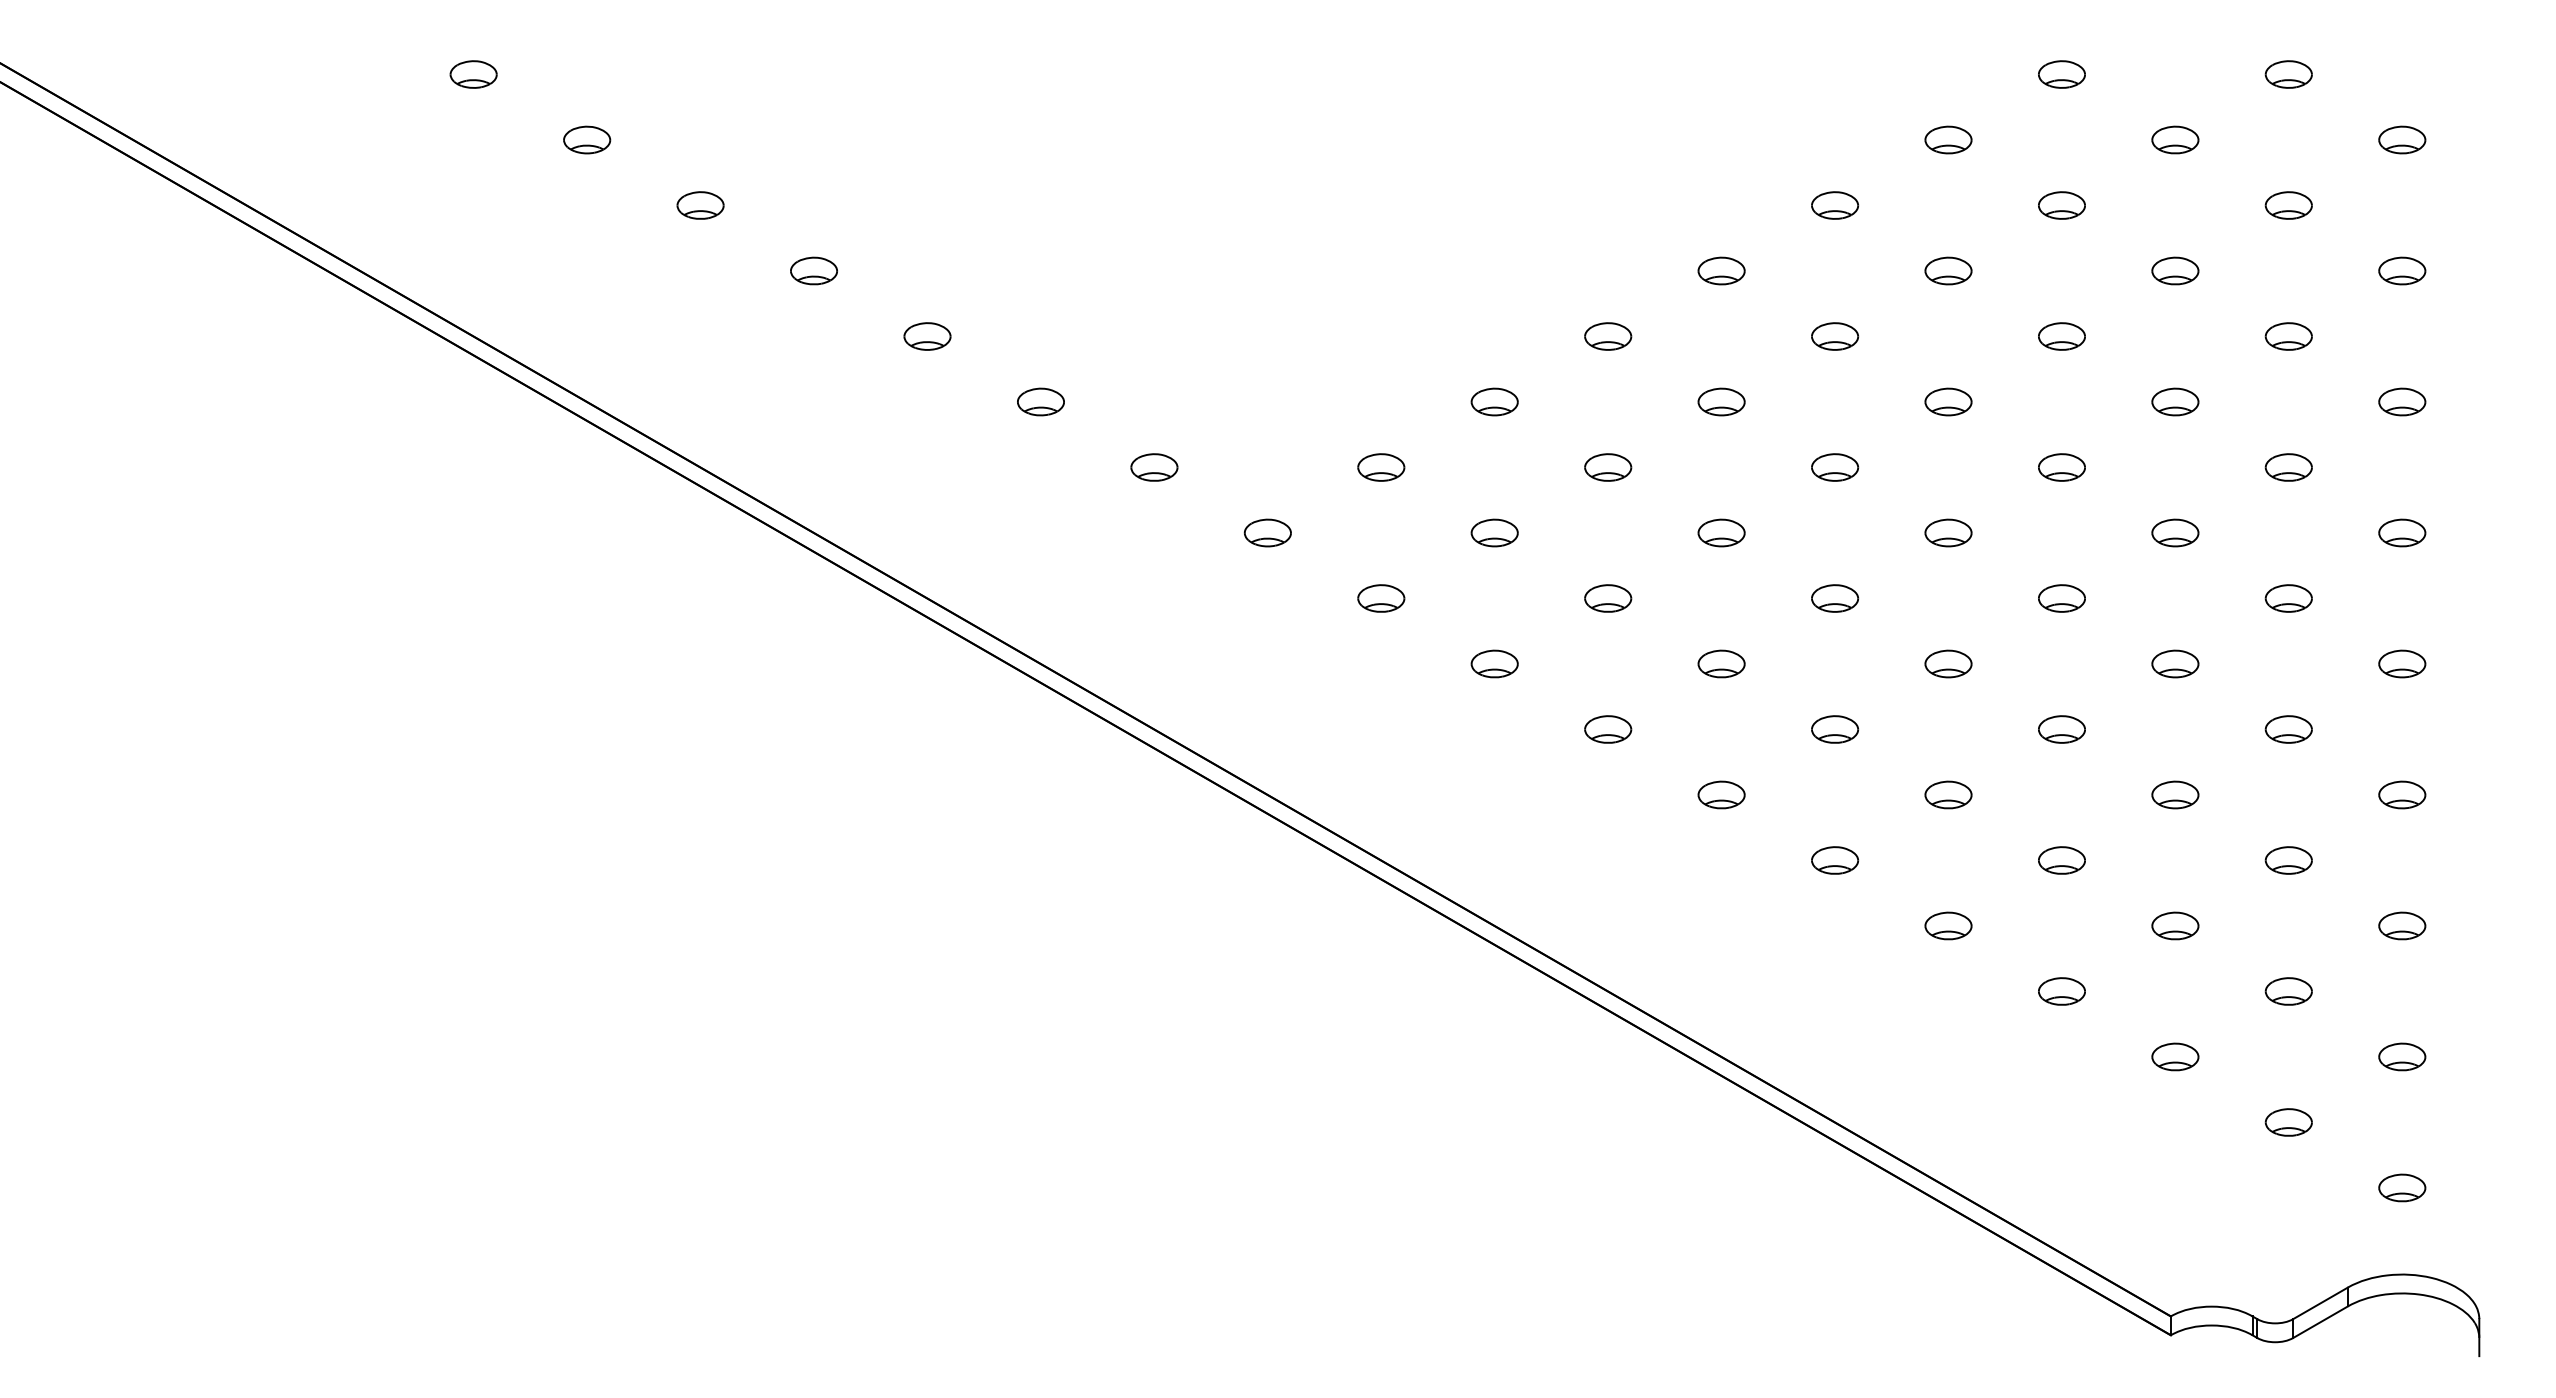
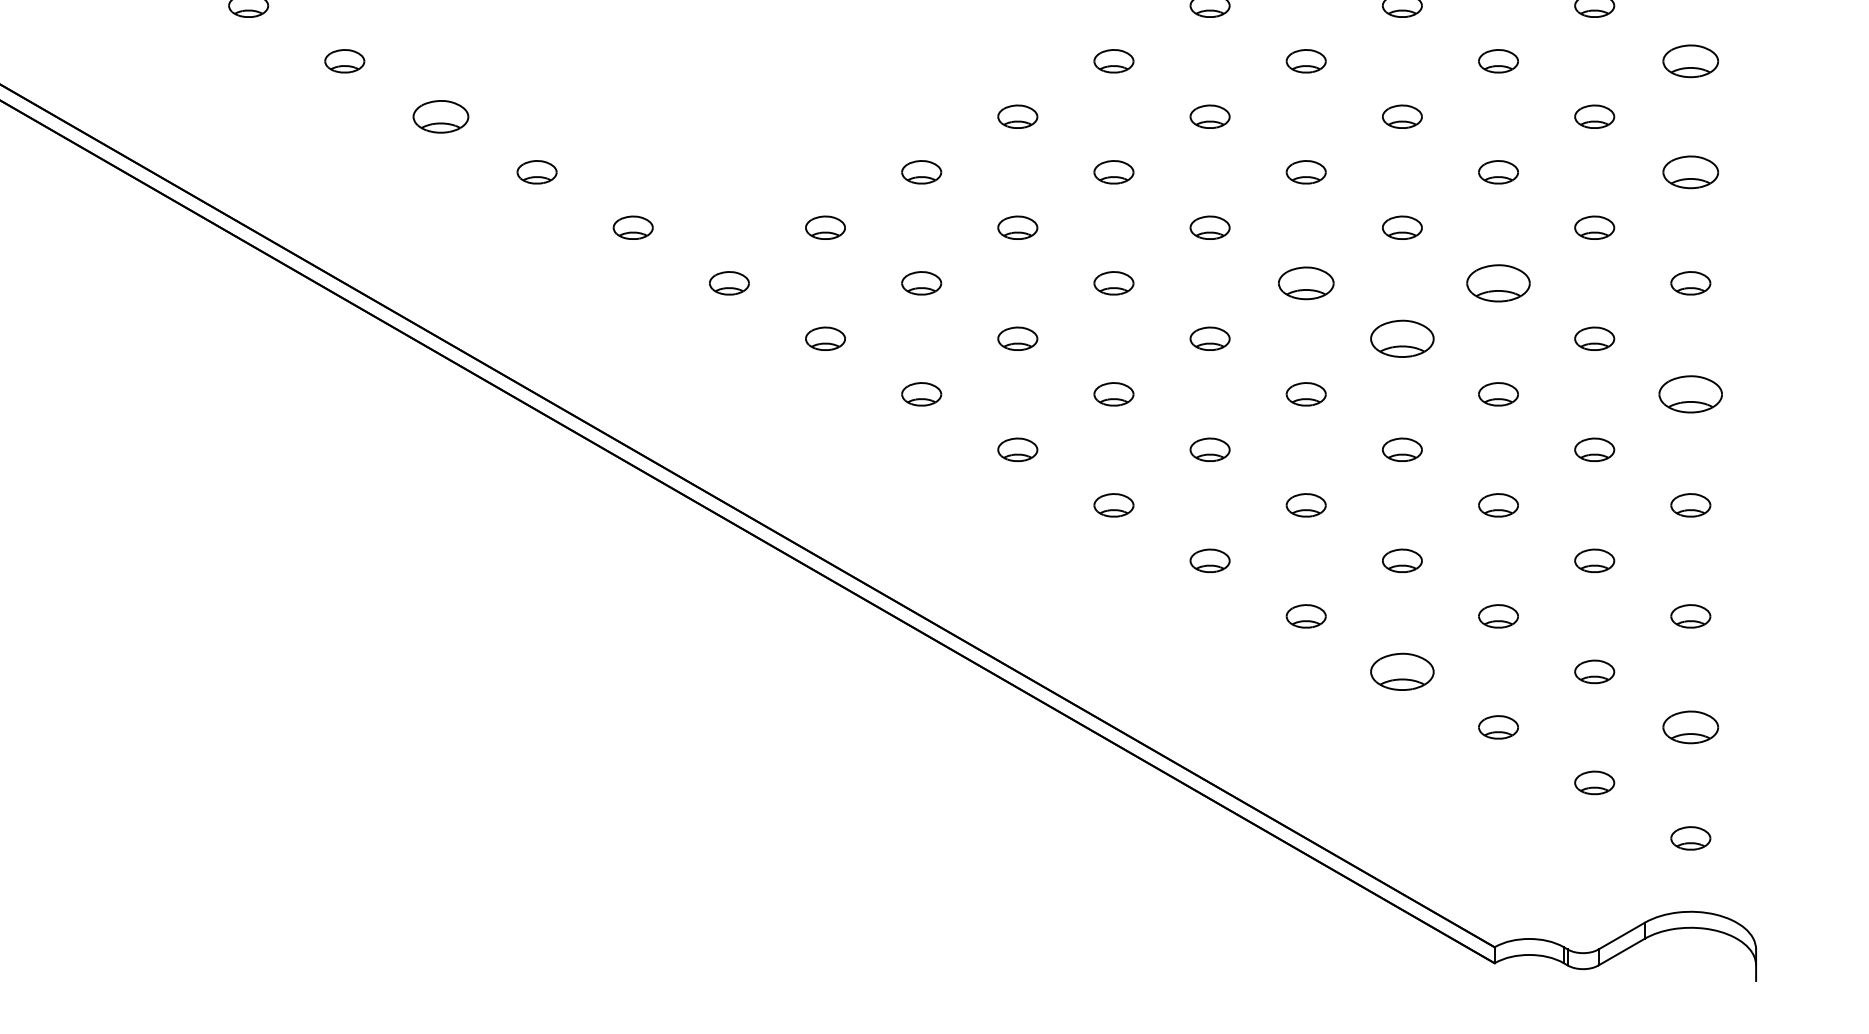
part: (2402, 270) -> (1691, 60), size x1.4
part: (927, 336) -> (440, 116), size x1.4
part: (2402, 401) -> (1691, 171), size x1.4
part: (1948, 532) -> (1306, 282), size x1.4
part: (2175, 532) -> (1498, 282), size x1.6
part: (2061, 598) -> (1402, 338), size x1.6
part: (2402, 663) -> (1691, 393), size x1.6
part: (2061, 991) -> (1402, 671), size x1.6
part: (2402, 1056) -> (1691, 726), size x1.4

